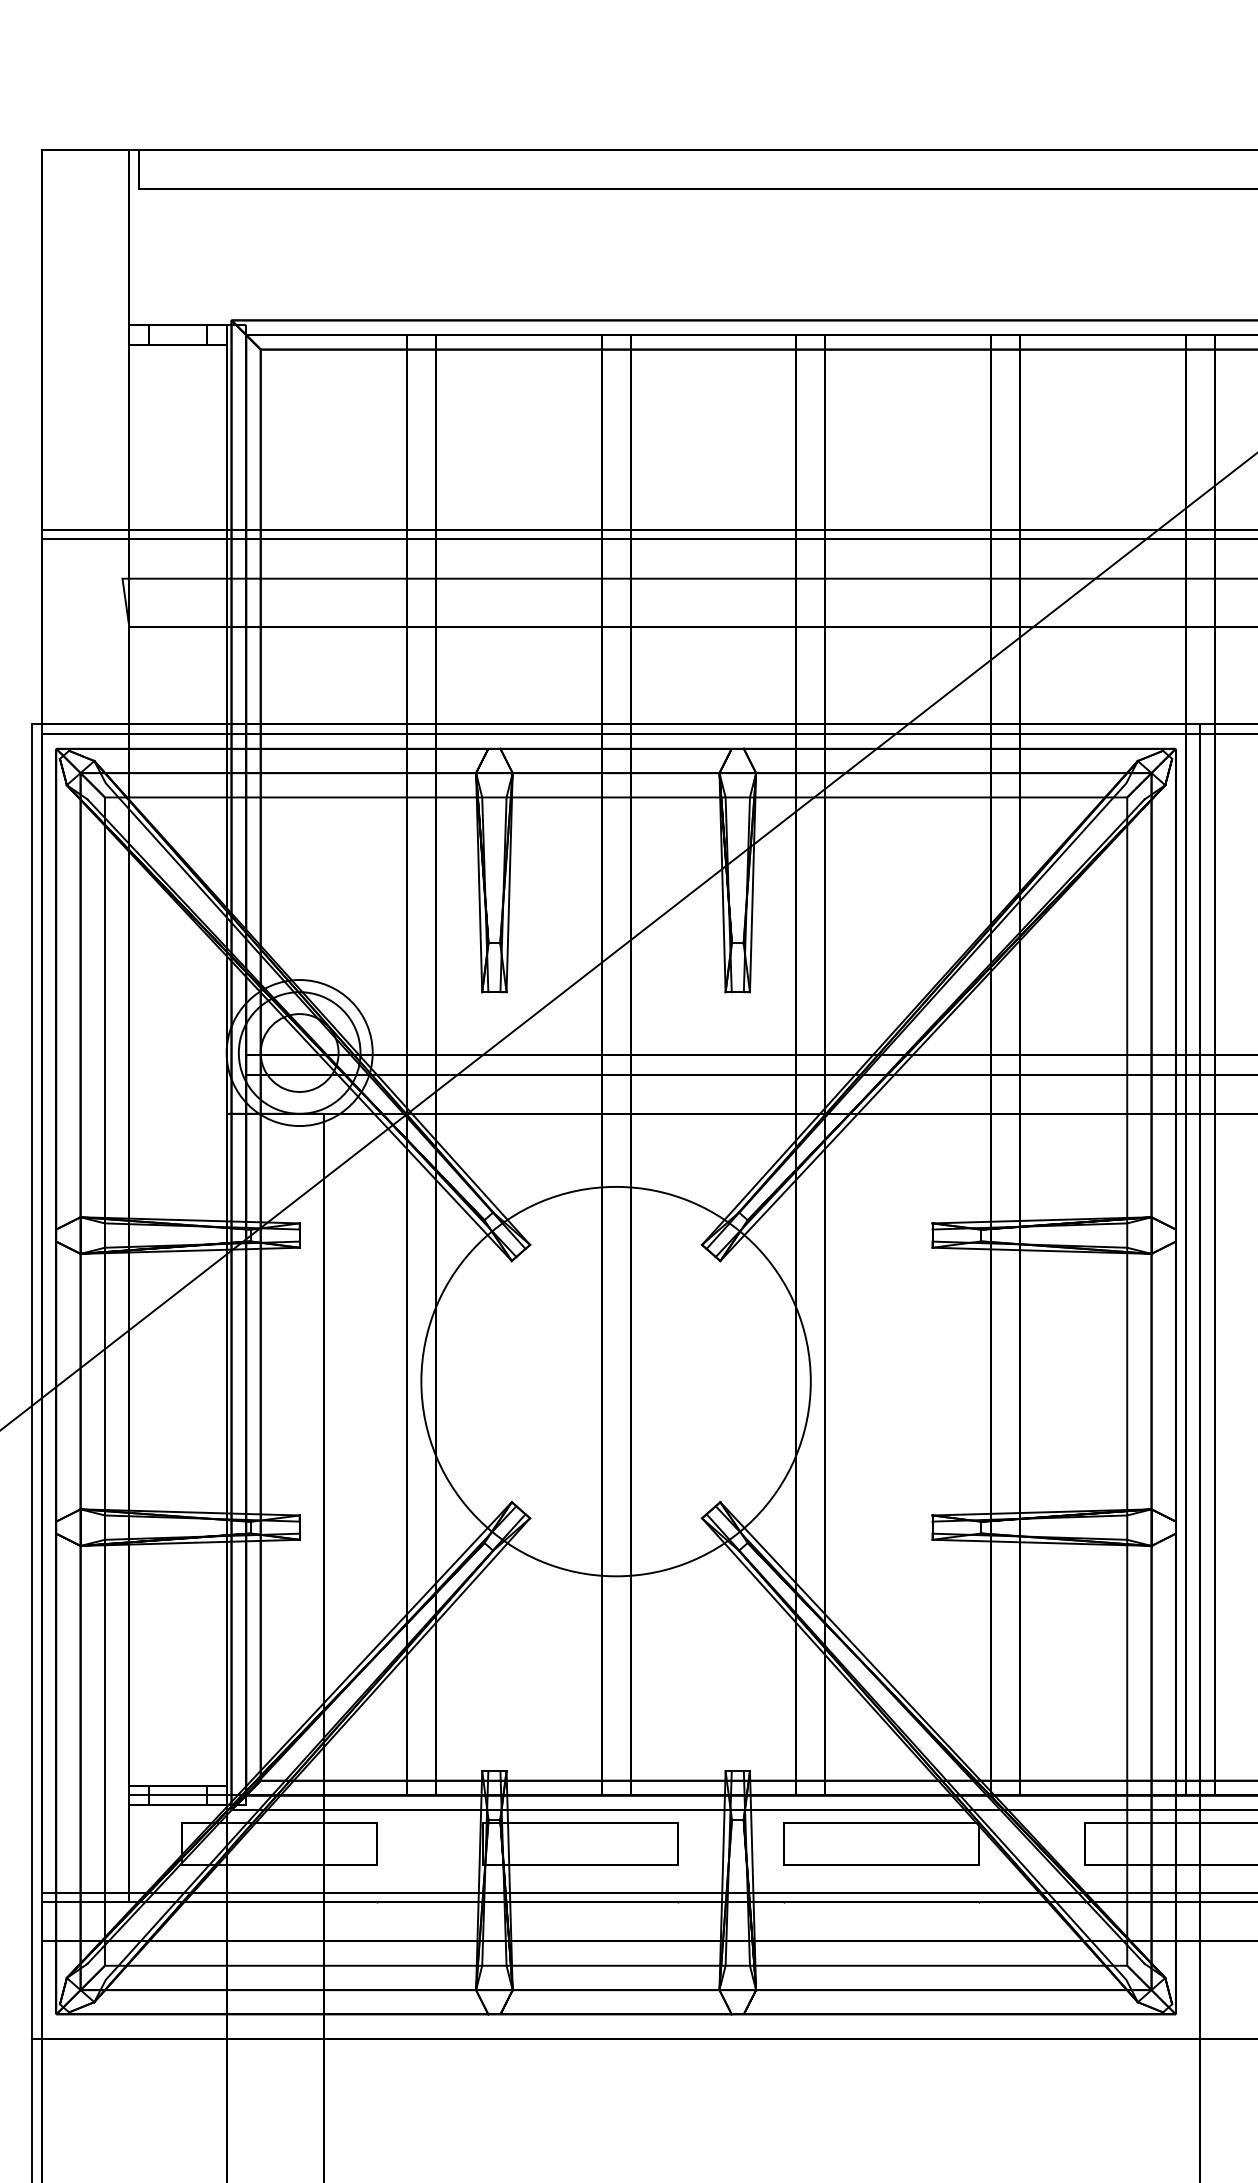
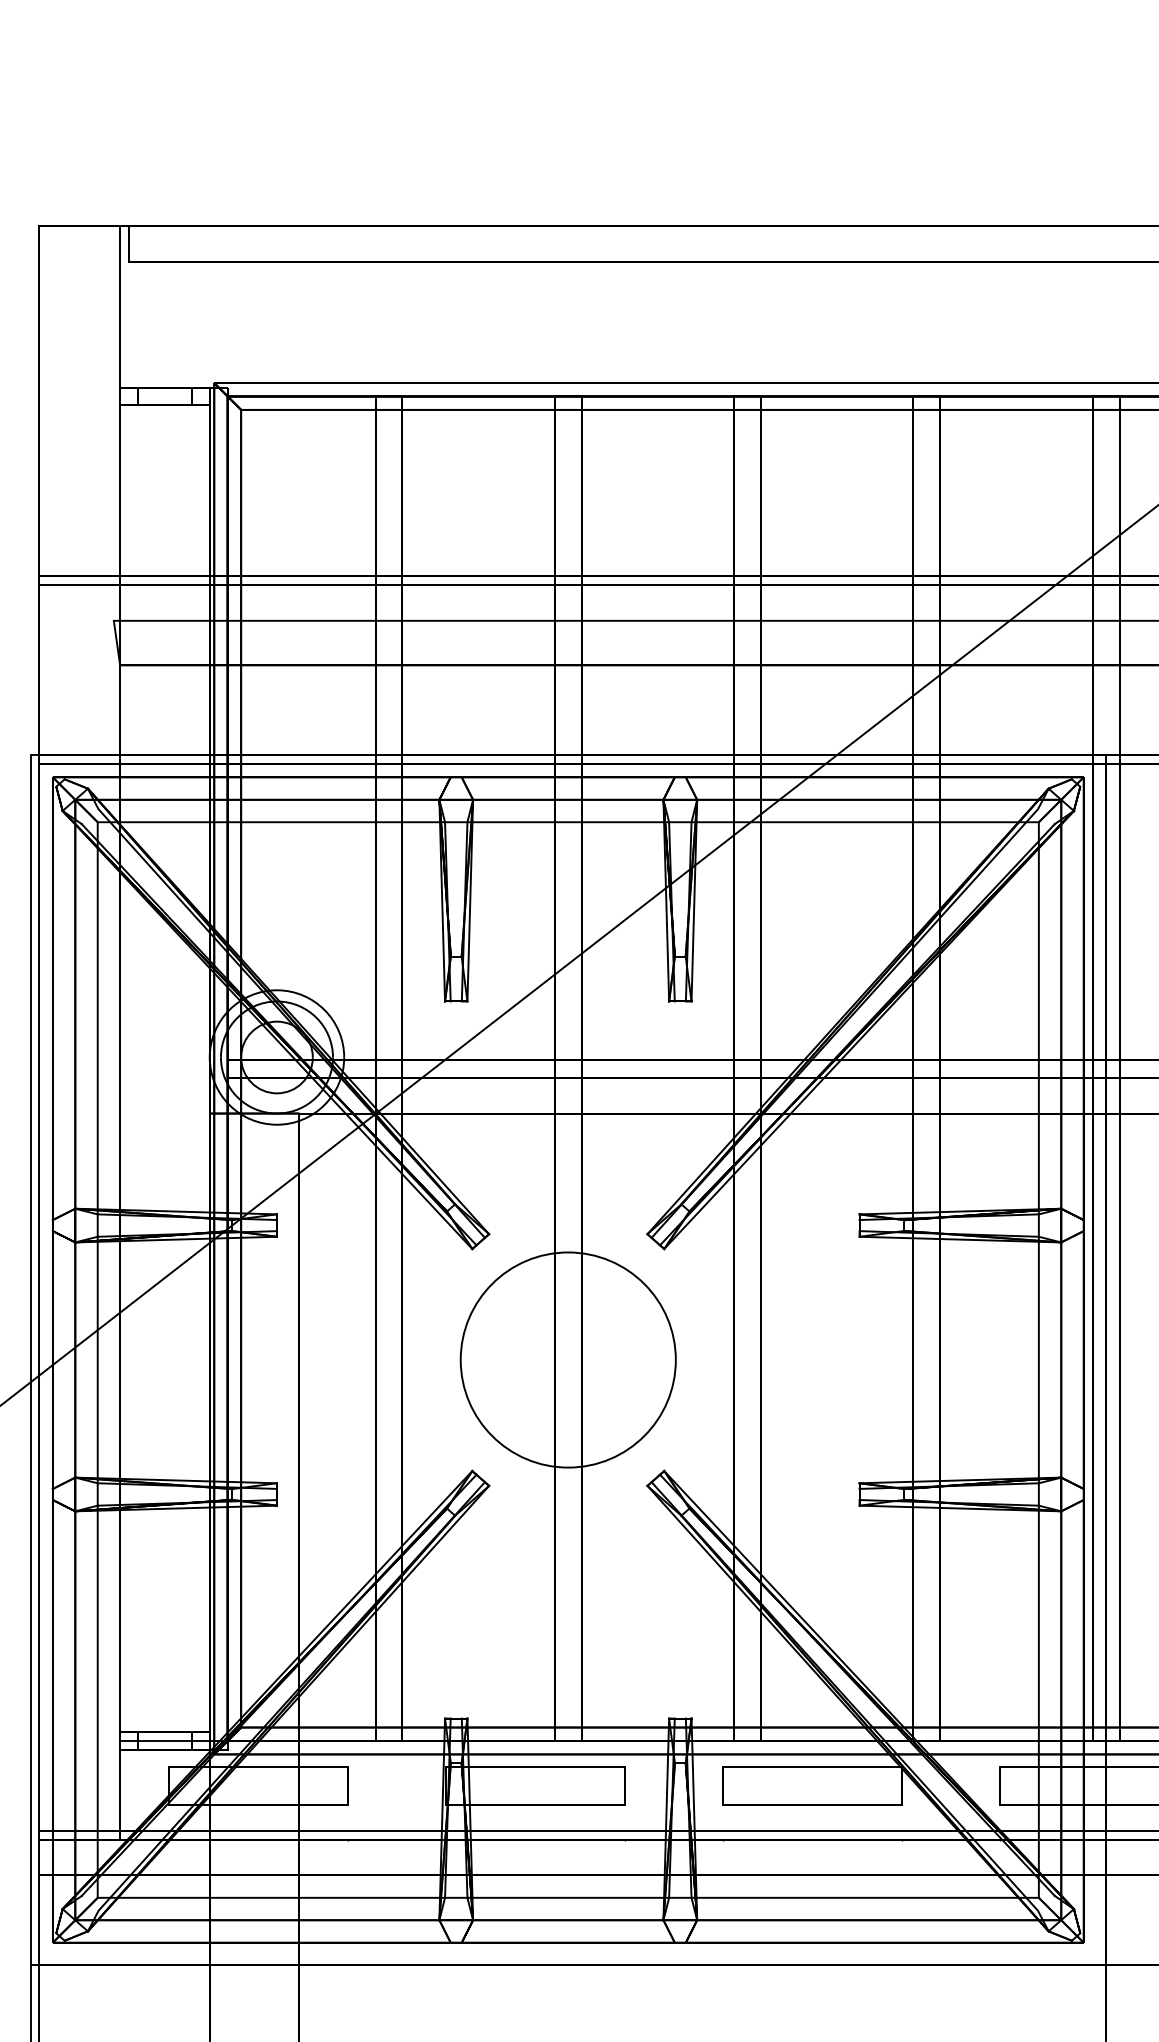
circle: (616, 1381) -> (568, 1359), size x0.6

